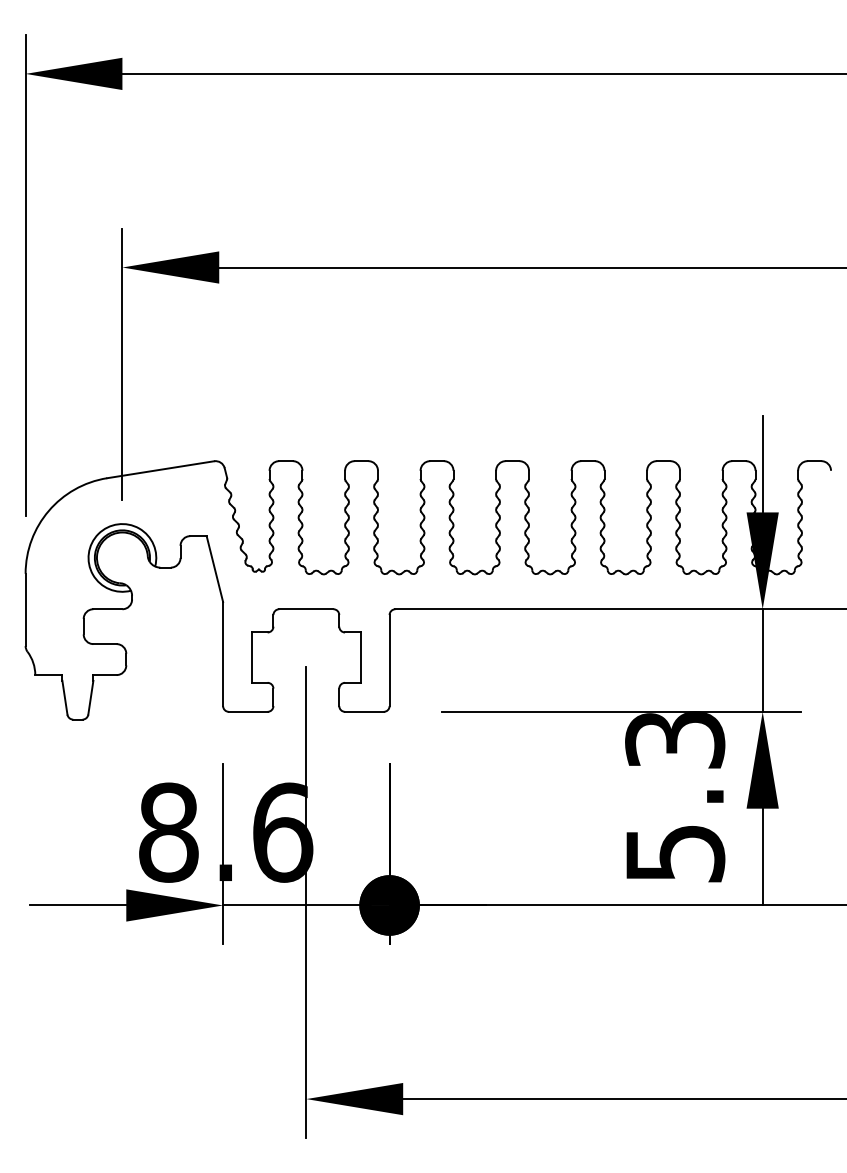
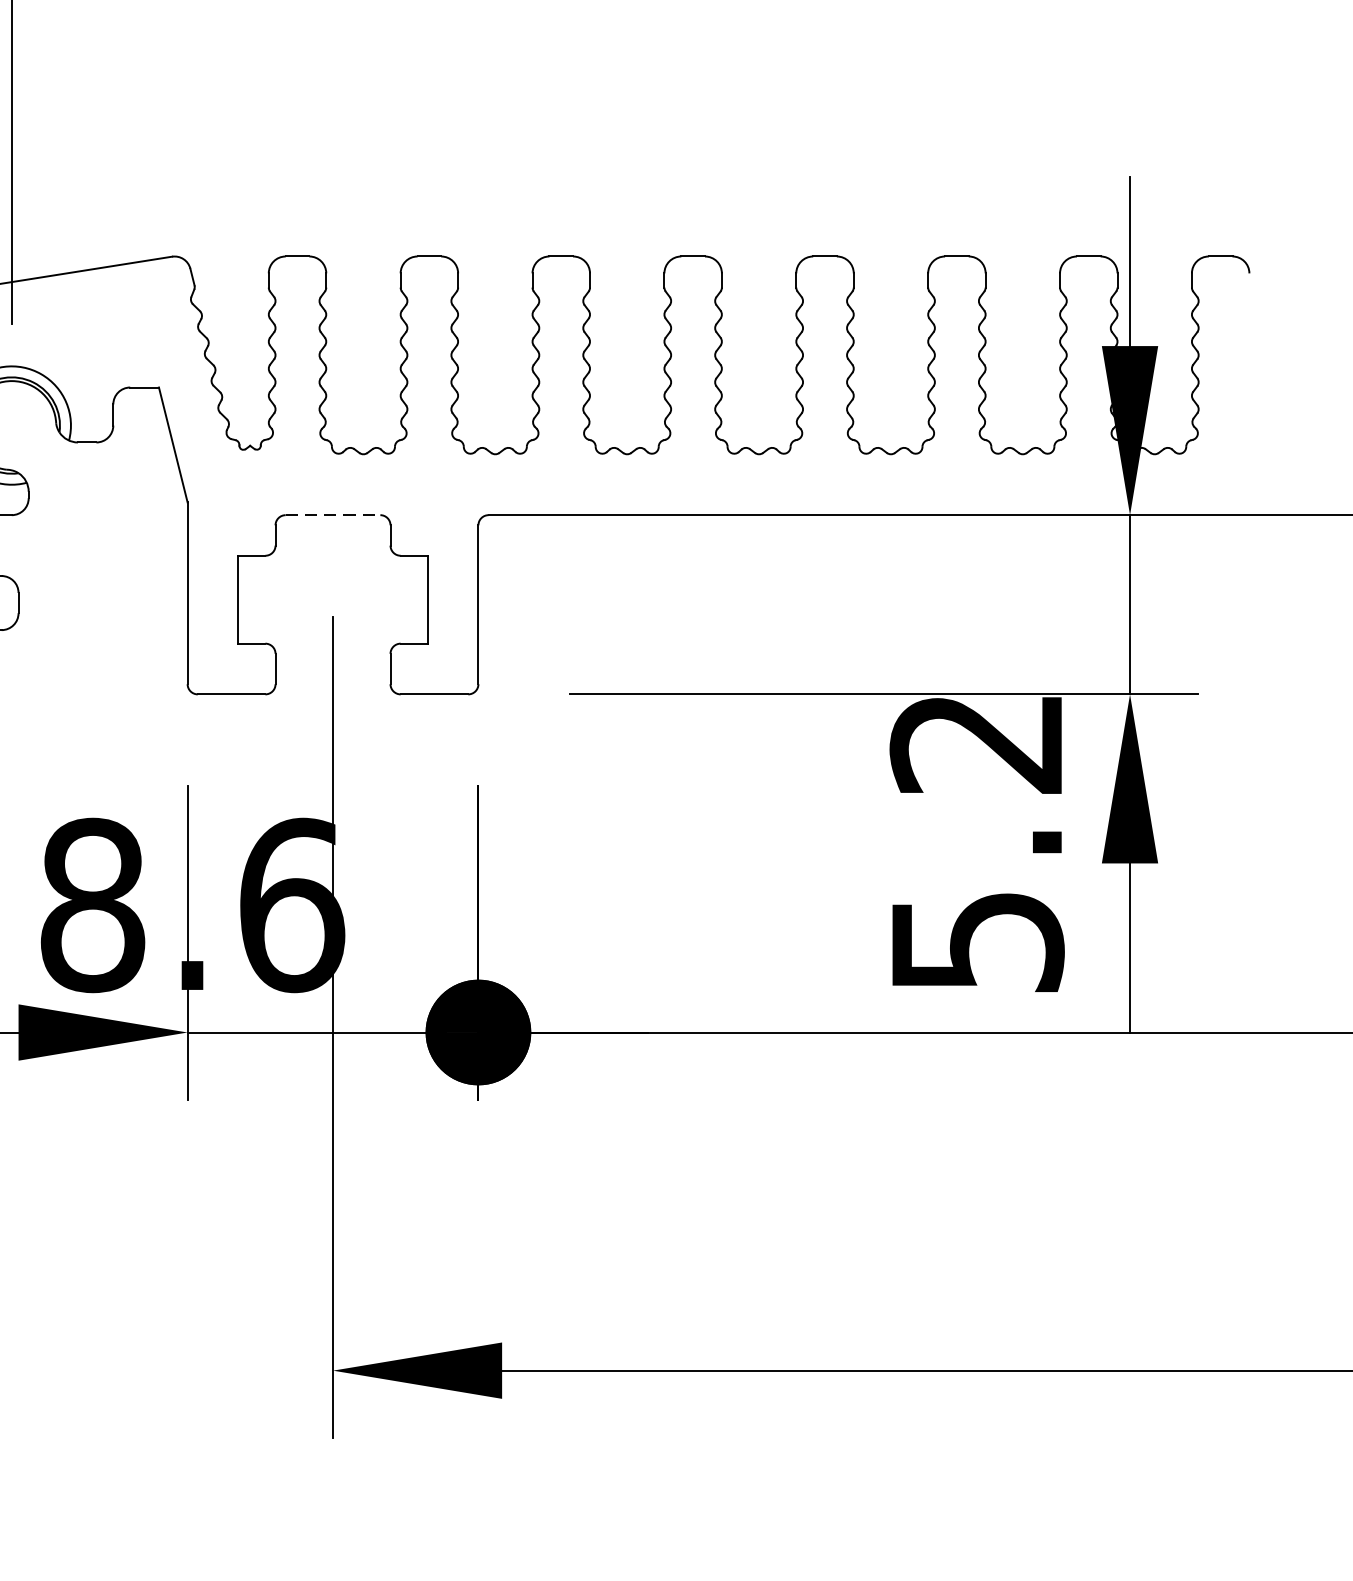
line: (306, 609) -> (333, 515), solid -> dashed
text: (675, 740) -> (977, 744), 5.3 -> 5.2

